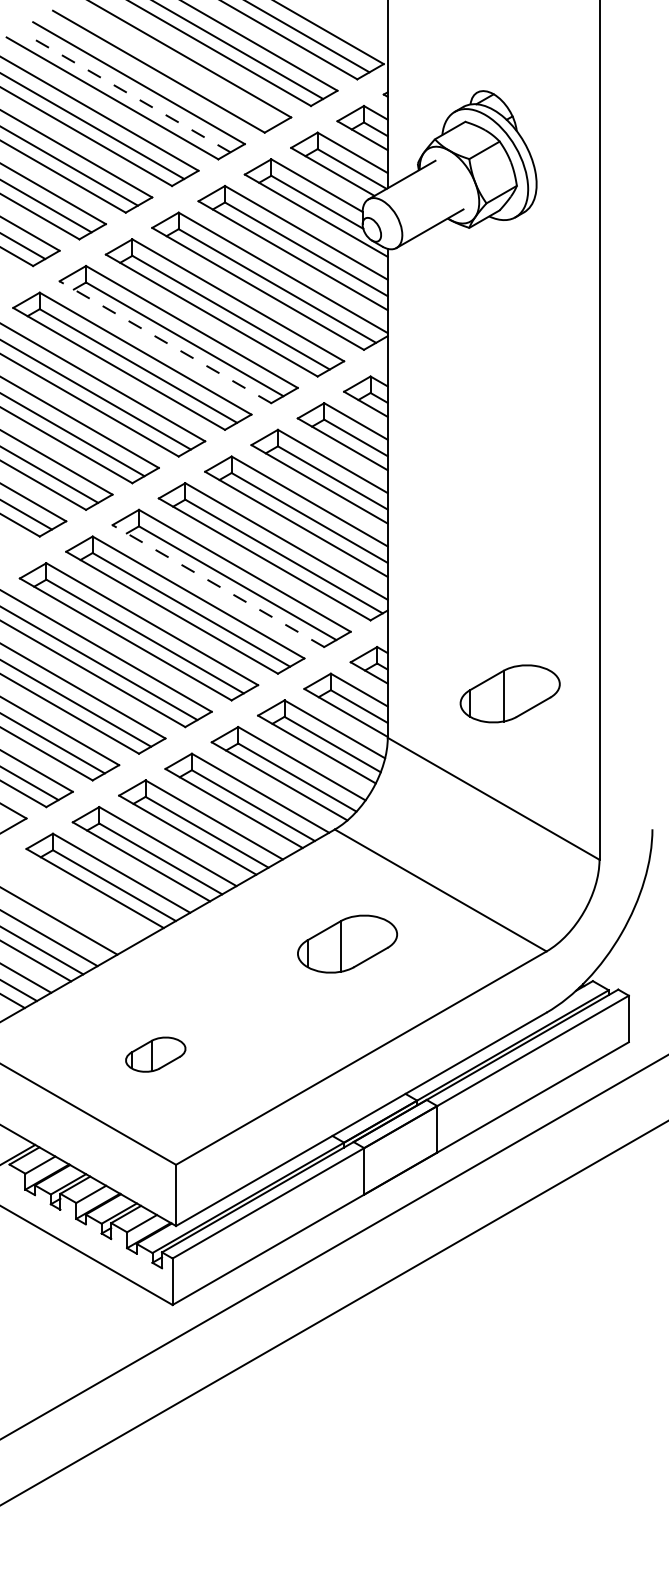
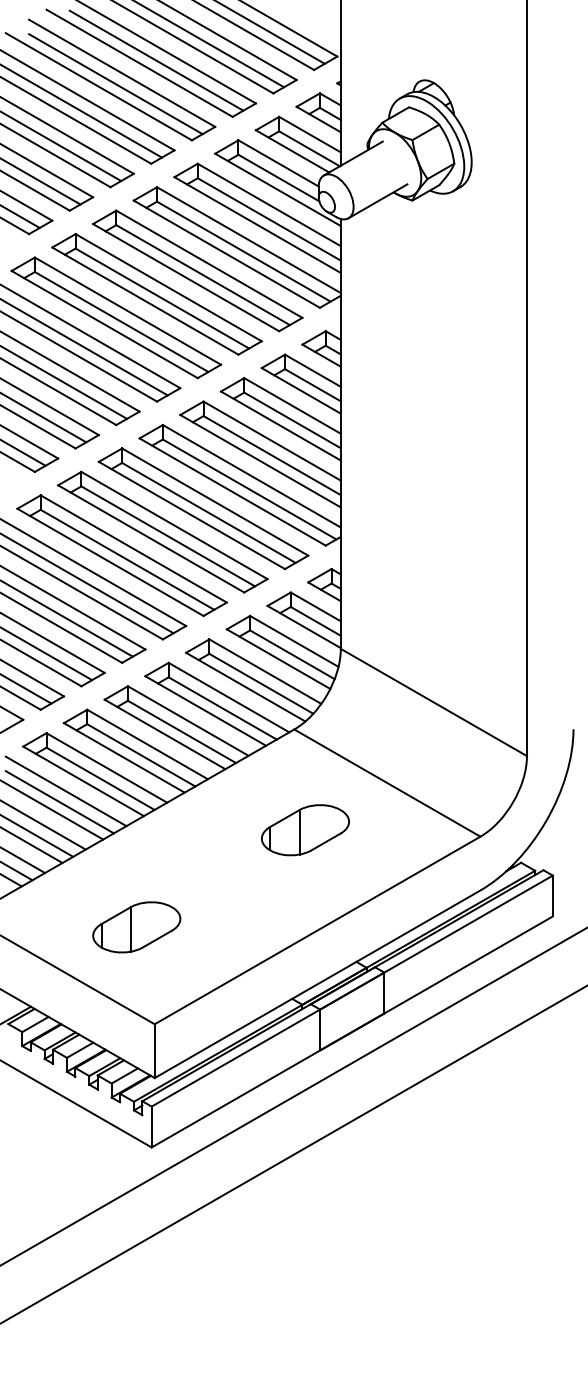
line: (178, 68) -> (156, 60), added
line: (131, 94) -> (115, 83), dashed -> solid
line: (164, 341) -> (144, 300), dashed -> solid
line: (217, 586) -> (191, 515), dashed -> solid
part: (510, 694) -> (448, 610), removed
line: (74, 900) -> (65, 791), added
line: (67, 912) -> (59, 802), added
part: (155, 1054) -> (136, 927), size x1.67

